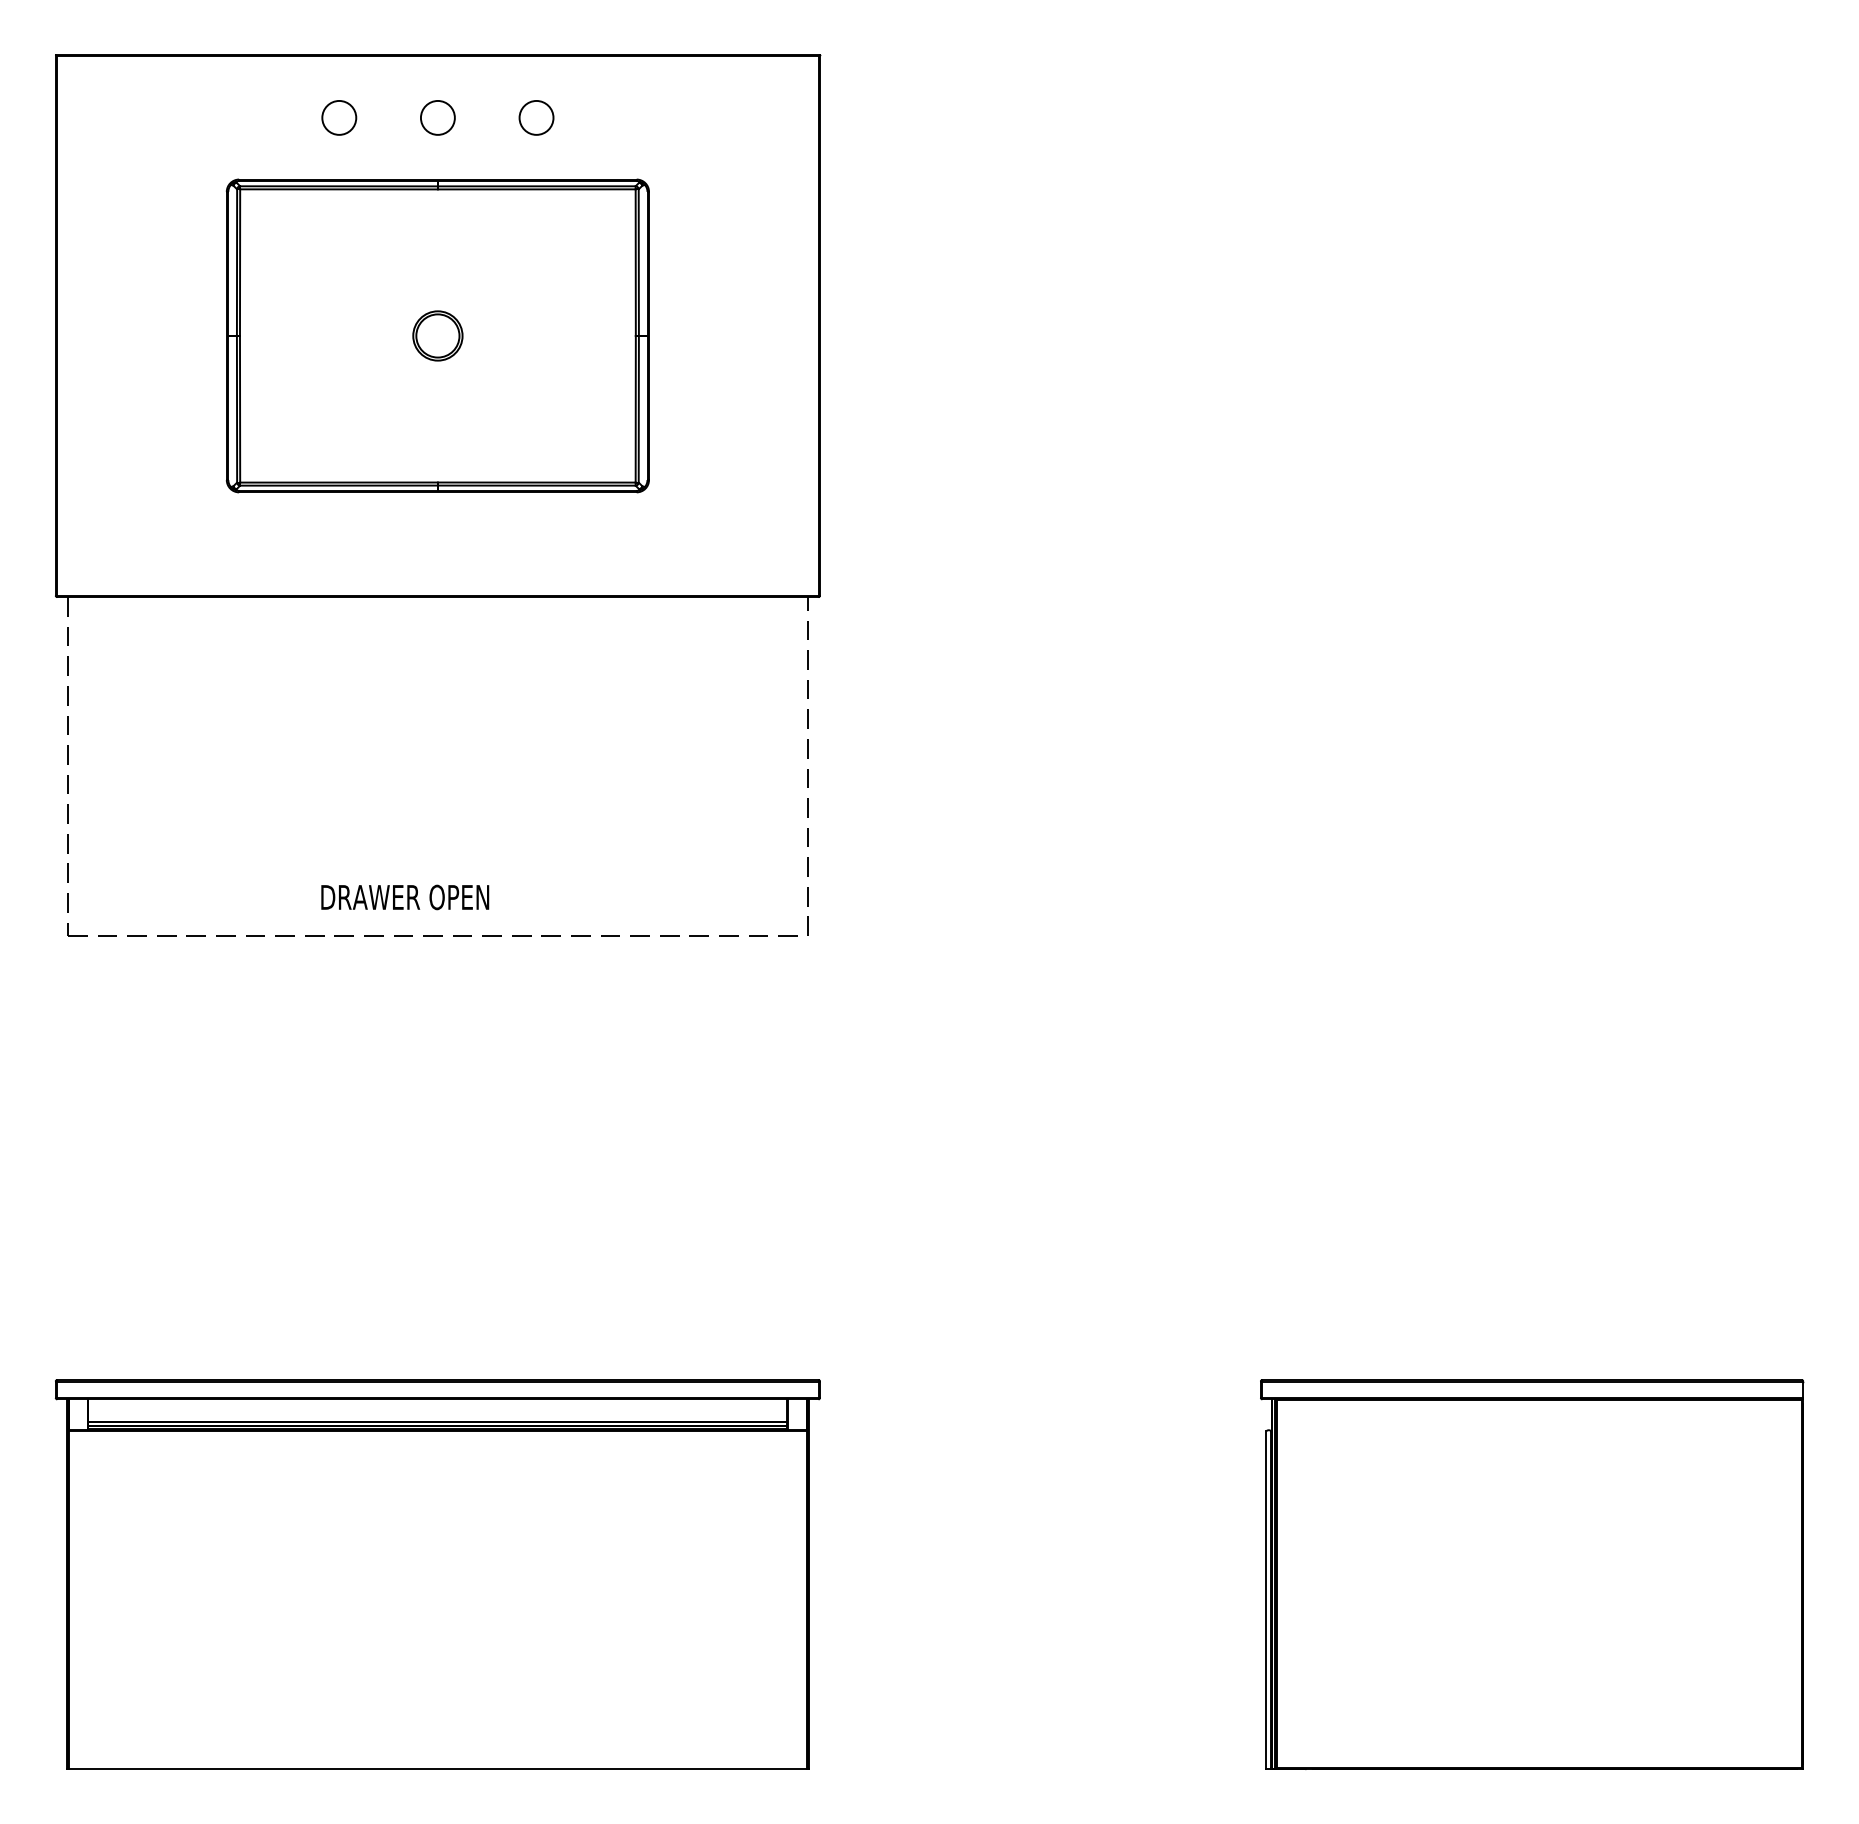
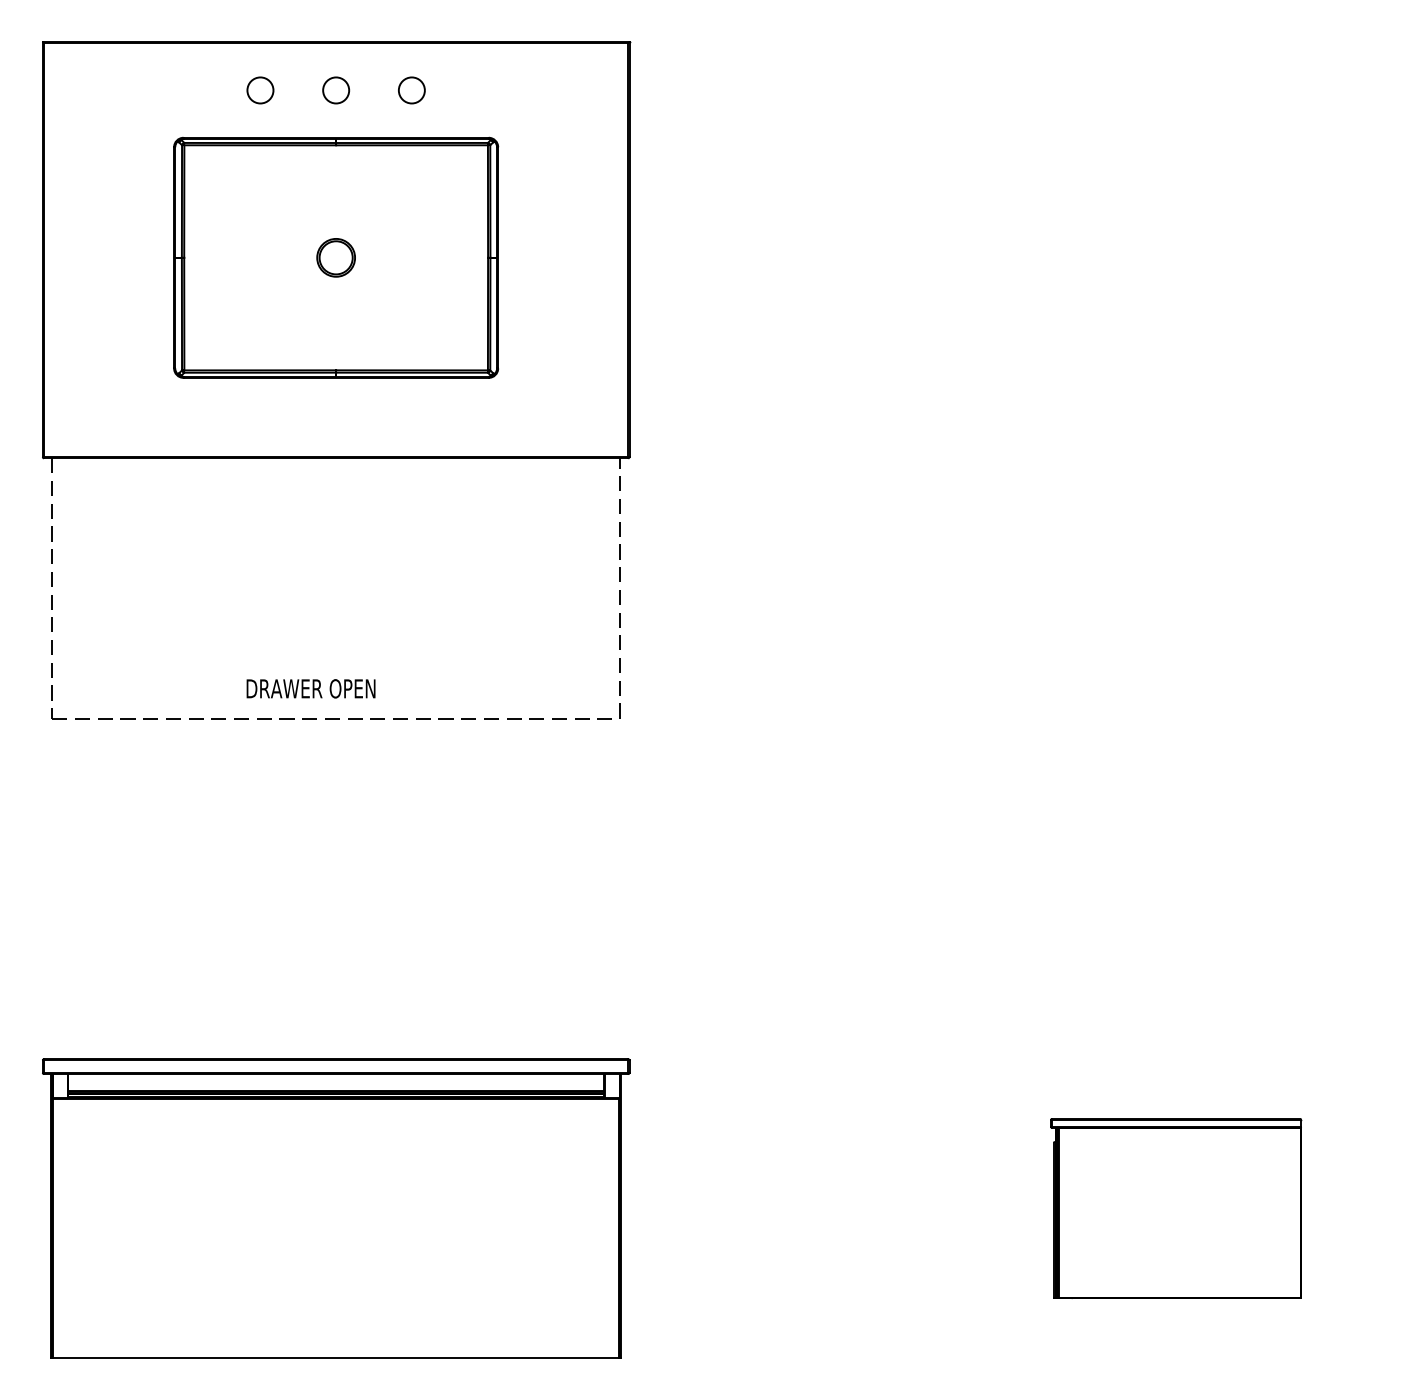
part: (1532, 1574) -> (1176, 1208), size x0.6

